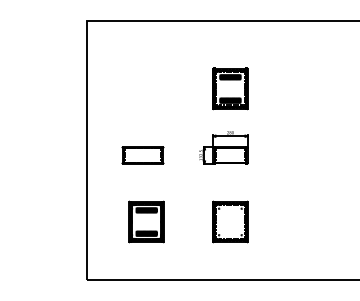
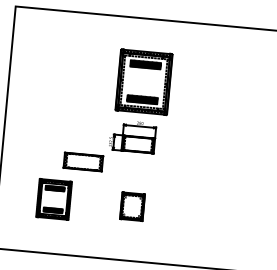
part: (230, 88) -> (144, 81), size x1.6
part: (142, 155) -> (82, 162), moved
part: (230, 221) -> (132, 206), size x0.7

